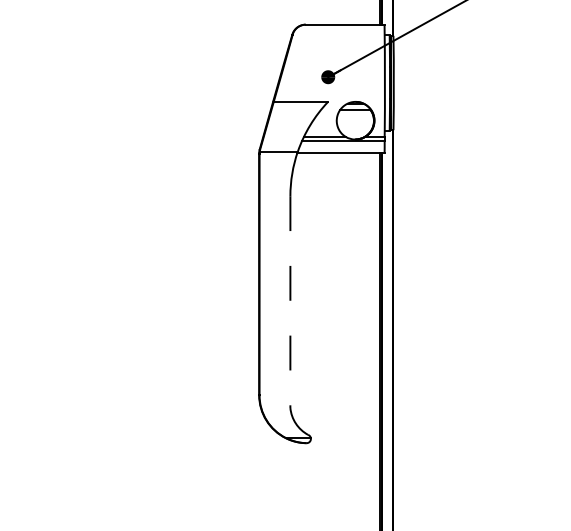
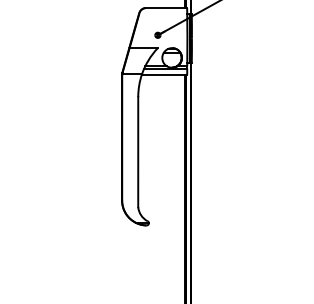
line: (290, 302) -> (138, 152), dashed -> solid

